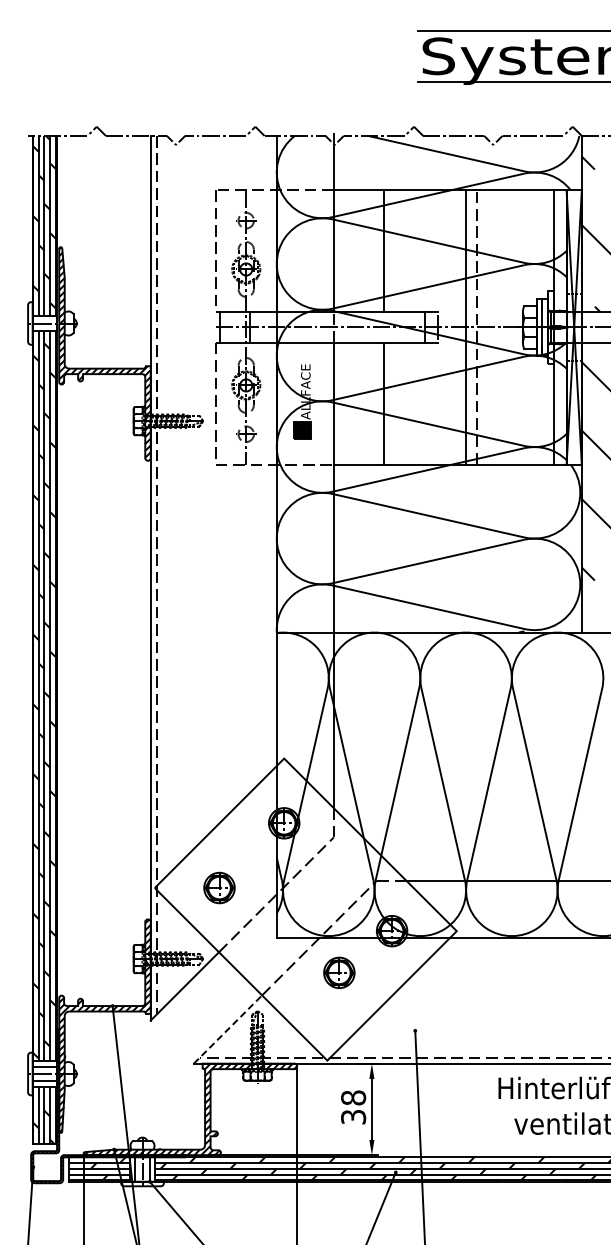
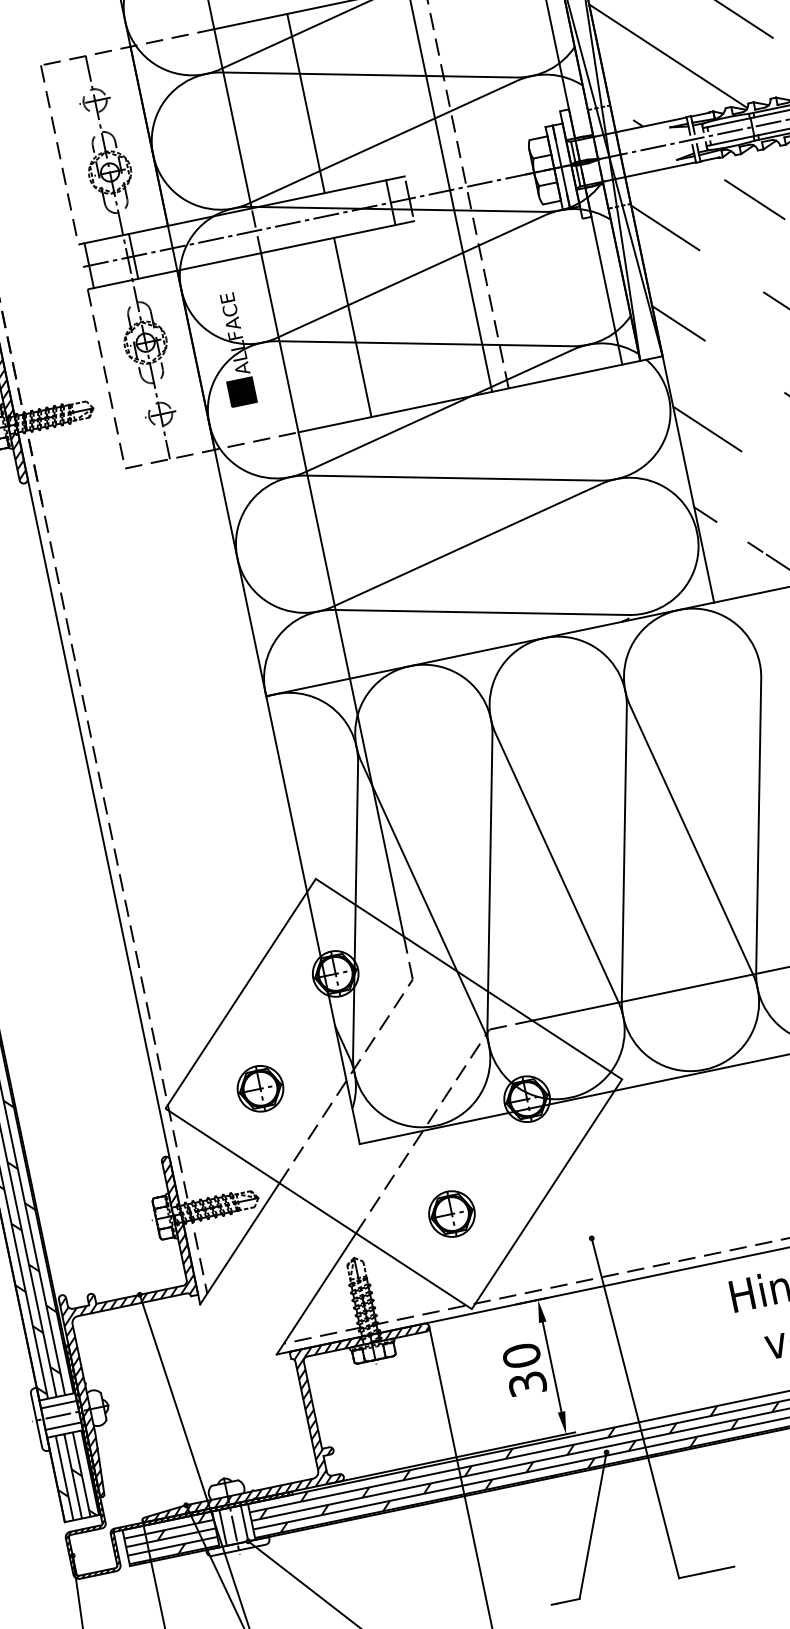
part: (339, 972) -> (452, 1213), moved
line: (228, 1029) -> (317, 1293), dashed -> solid
text: (353, 1097) -> (521, 1355), 38 -> 30

